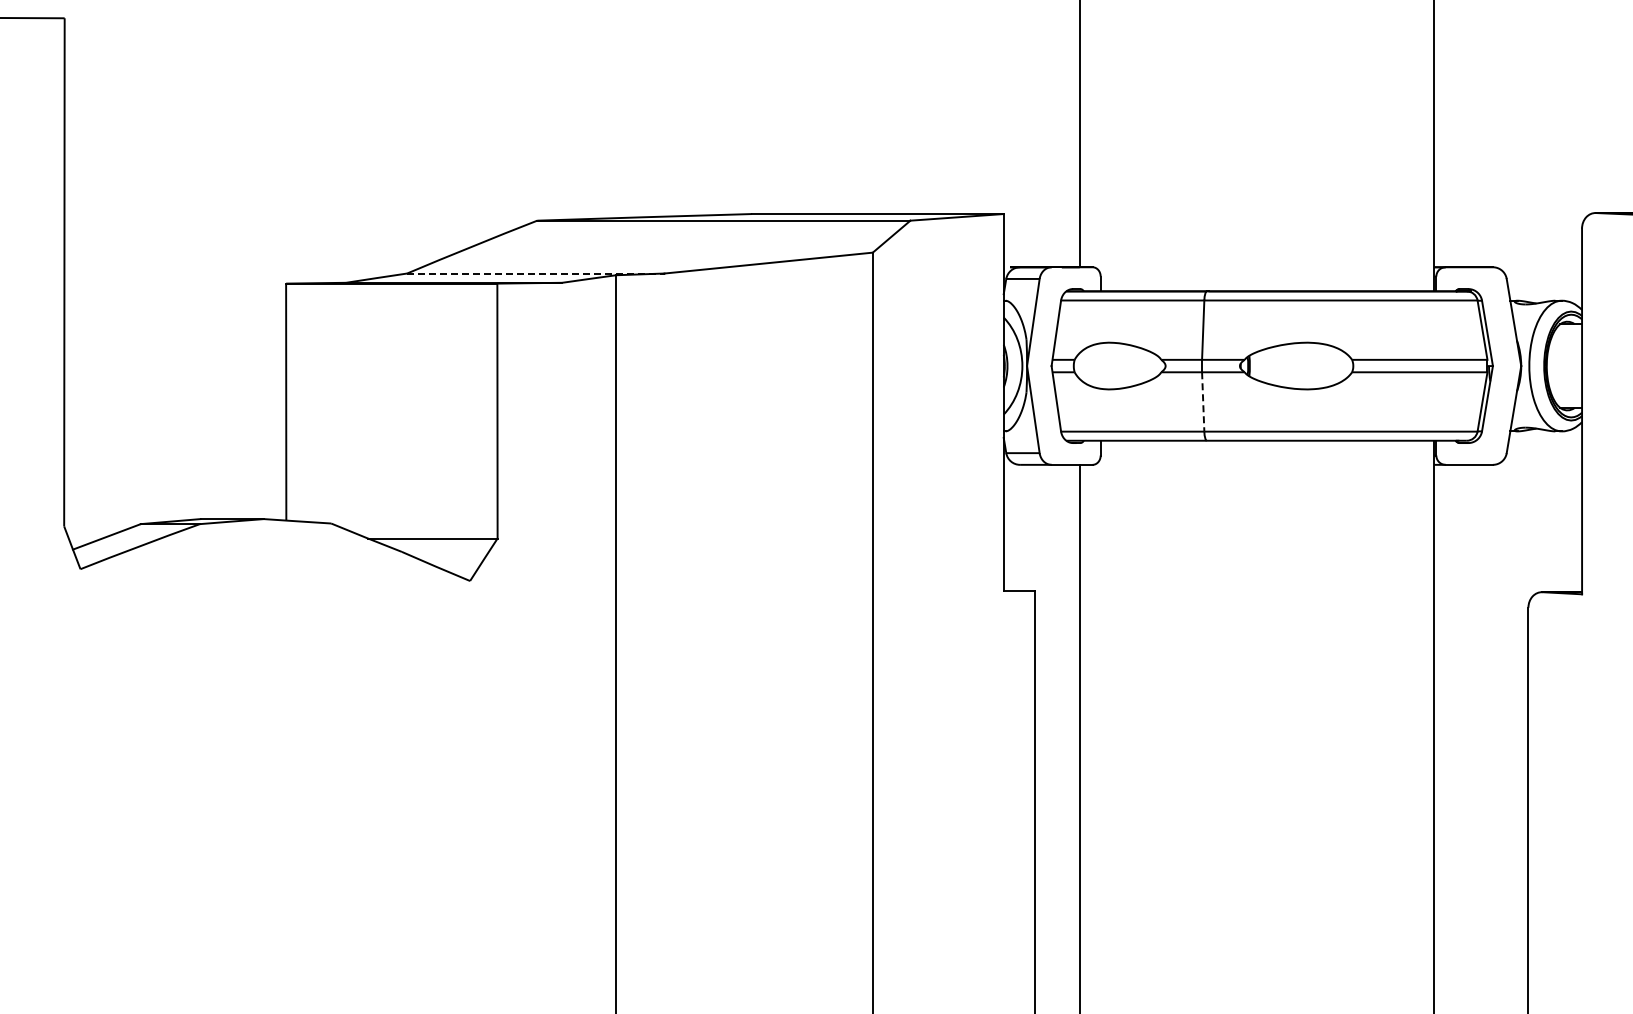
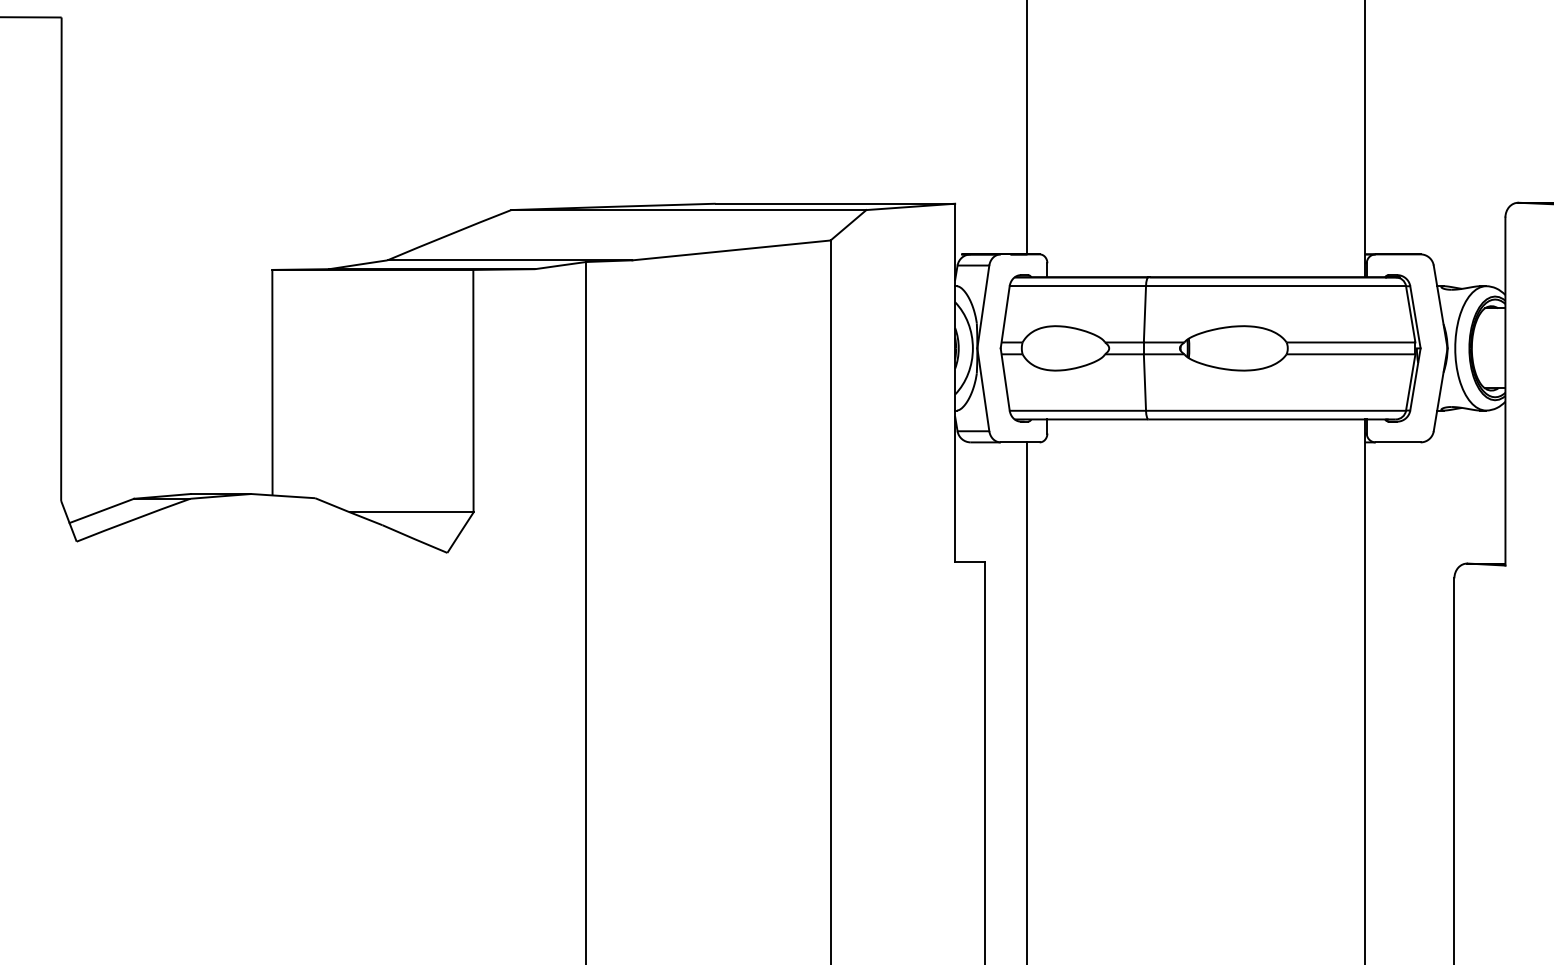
line: (535, 273) -> (509, 260), dashed -> solid
line: (1203, 401) -> (1145, 382), dashed -> solid

